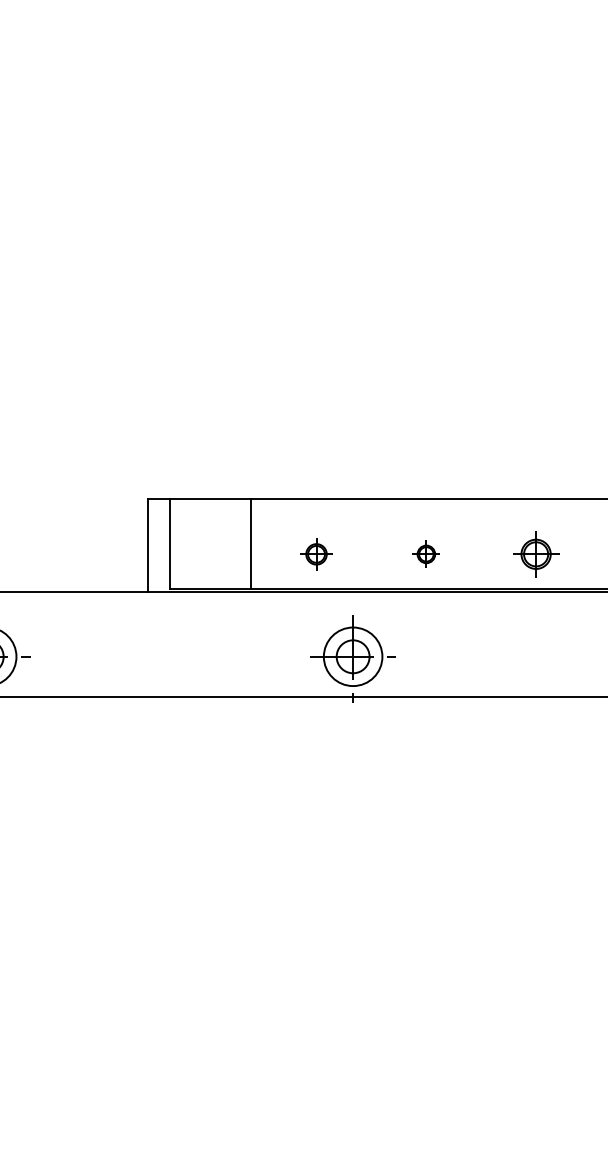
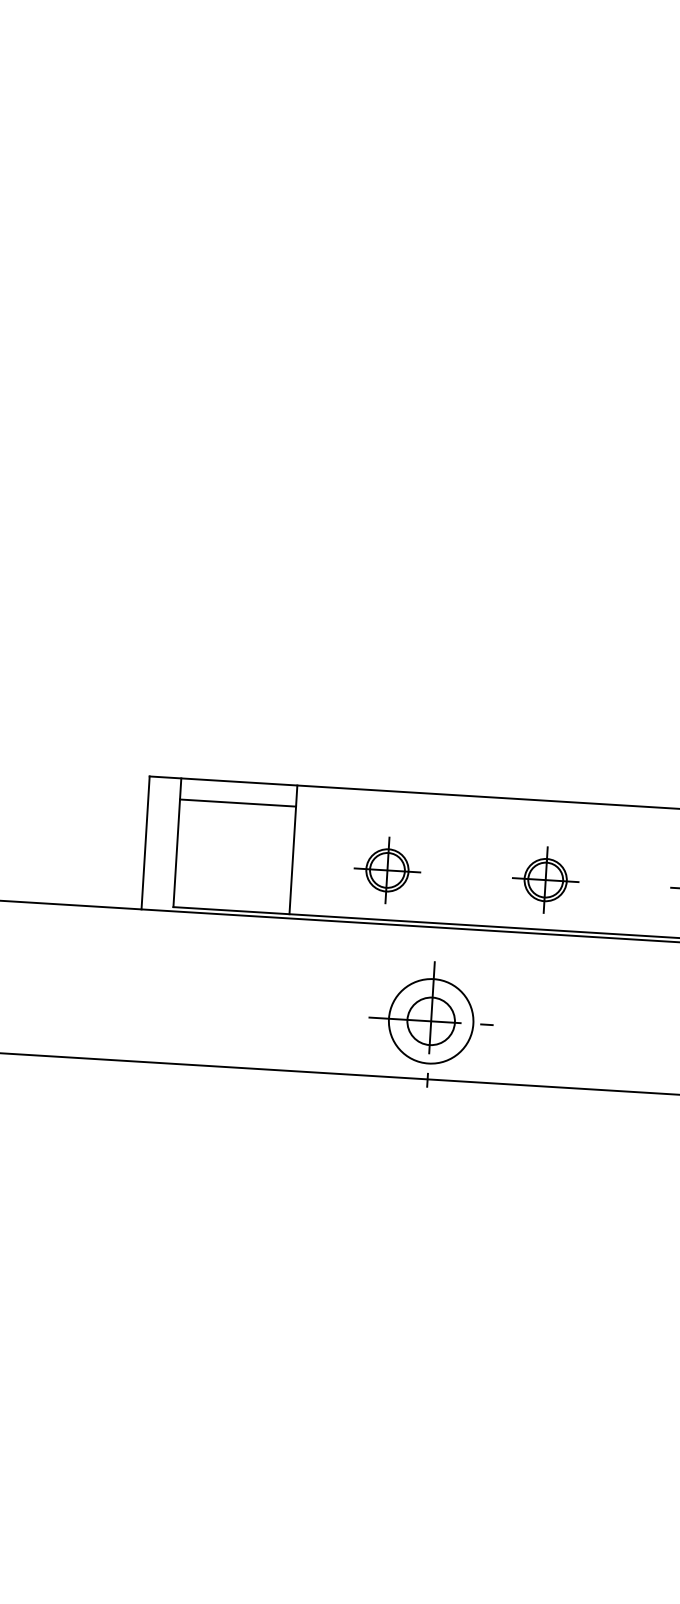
line: (210, 514) -> (238, 803), added
part: (316, 554) -> (387, 870), size x1.43
part: (426, 554) -> (545, 880), size x1.67

